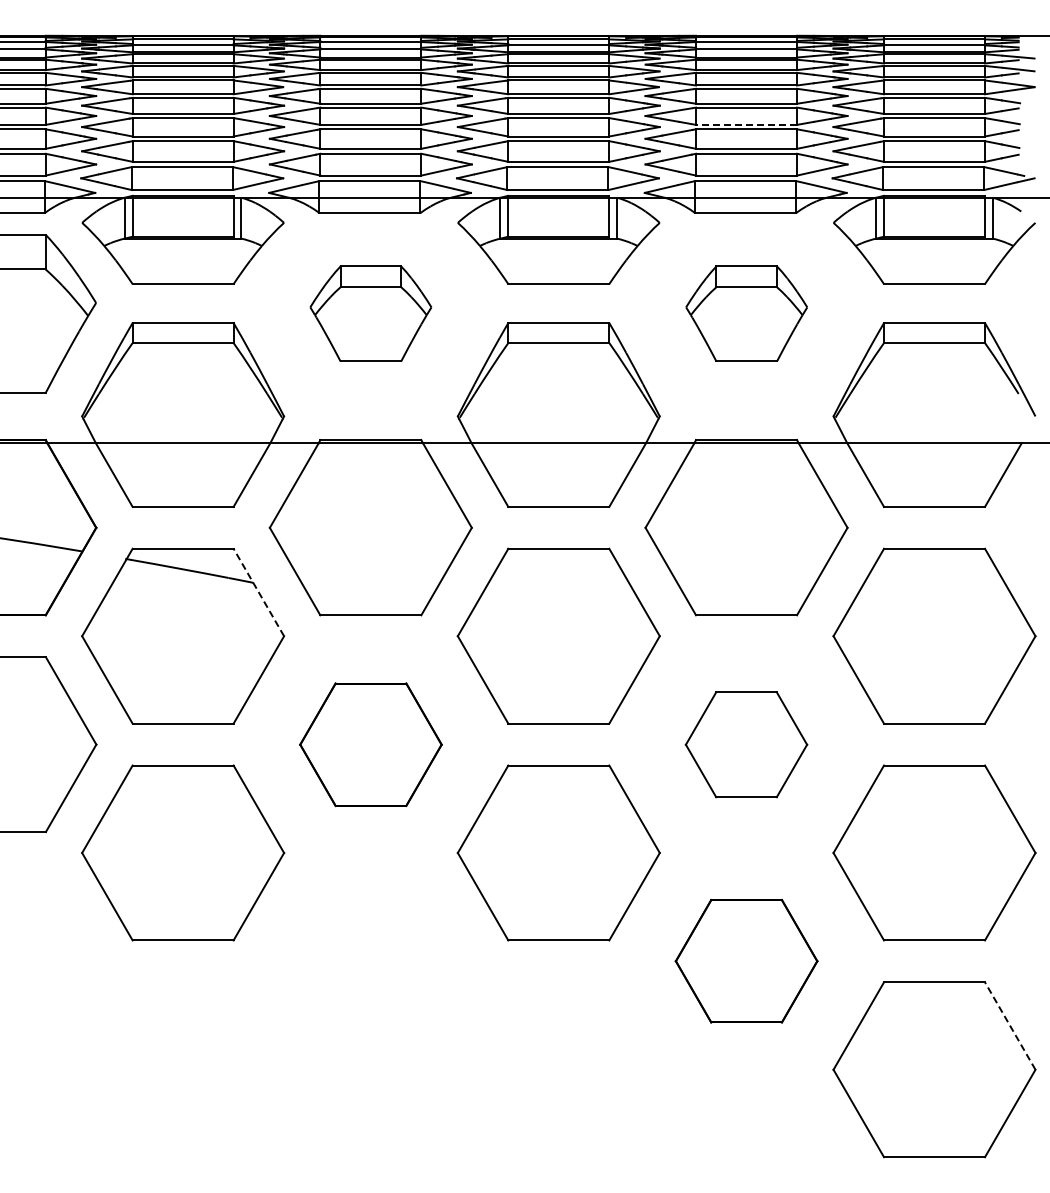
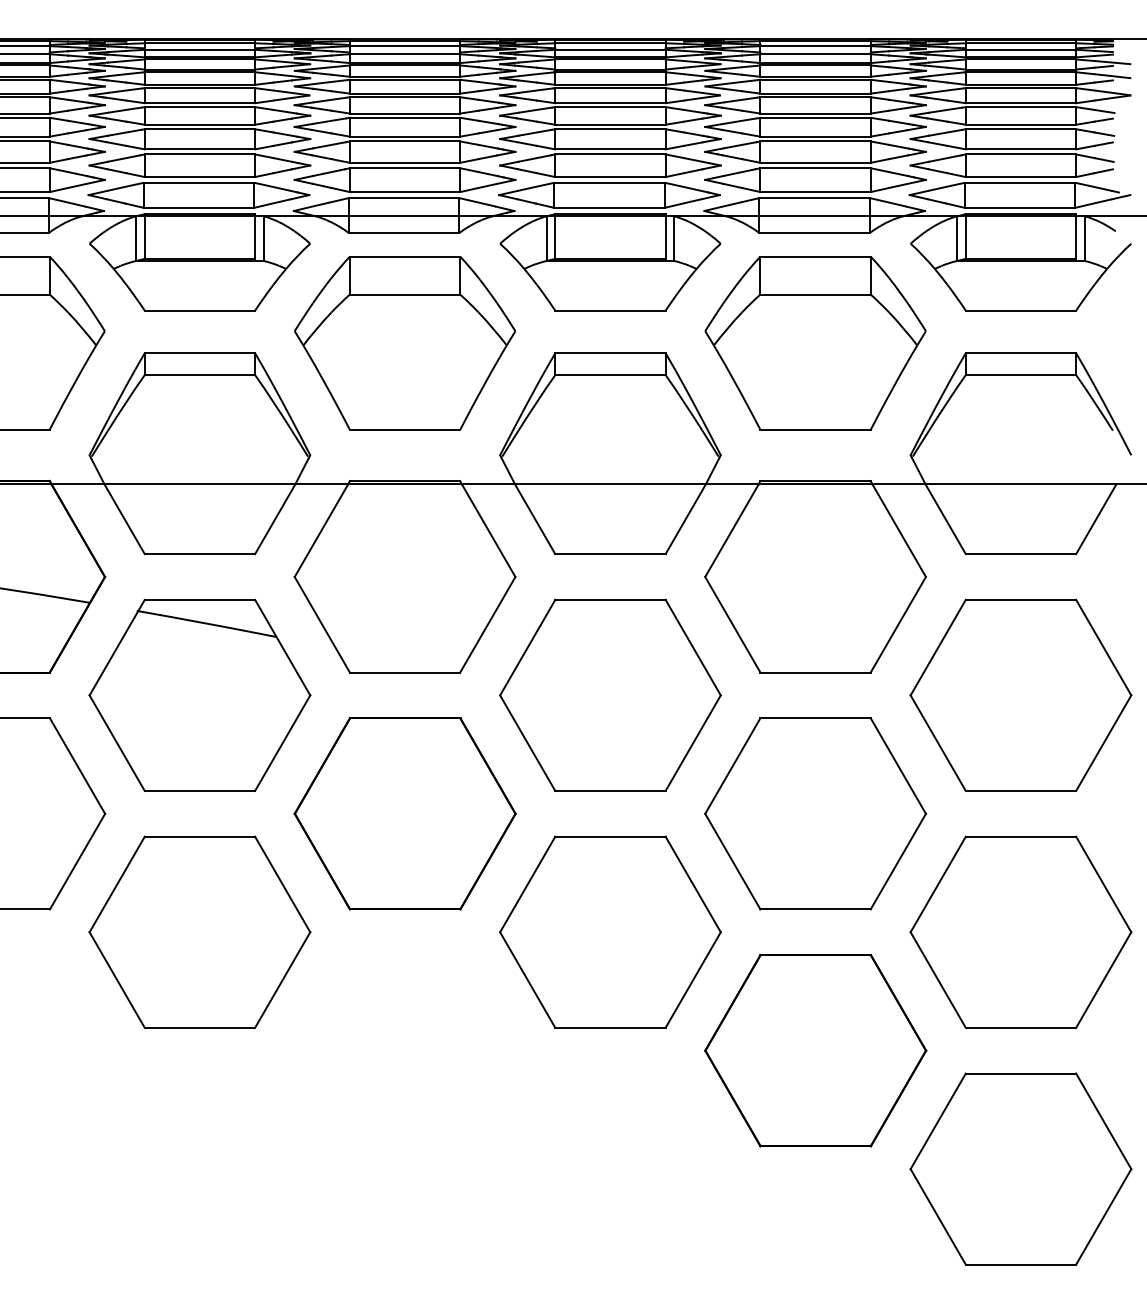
line: (746, 124) -> (815, 136), dashed -> solid
part: (370, 313) -> (404, 342), size x1.67
part: (746, 313) -> (815, 342), size x1.67
line: (258, 592) -> (282, 647), dashed -> solid
part: (370, 744) -> (404, 813), size x1.43
part: (746, 744) -> (815, 813), size x1.67
part: (746, 960) -> (815, 1049), size x1.43
line: (1010, 1025) -> (1104, 1120), dashed -> solid

